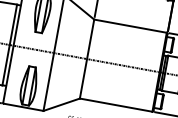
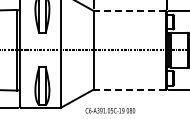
line: (130, 25) -> (129, 10), solid -> dashed
line: (115, 104) -> (129, 89), solid -> dashed

